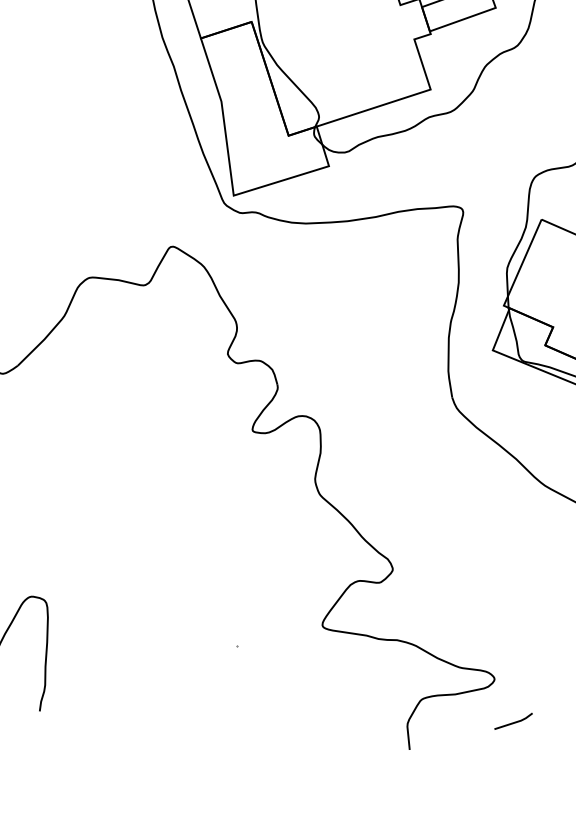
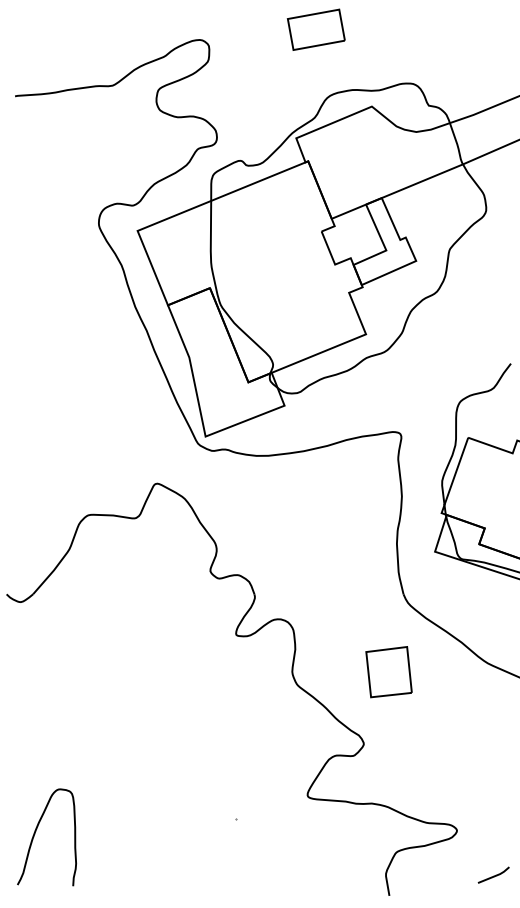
part: (427, 487) -> (388, 672), added
line: (513, 721) -> (493, 875), moved

